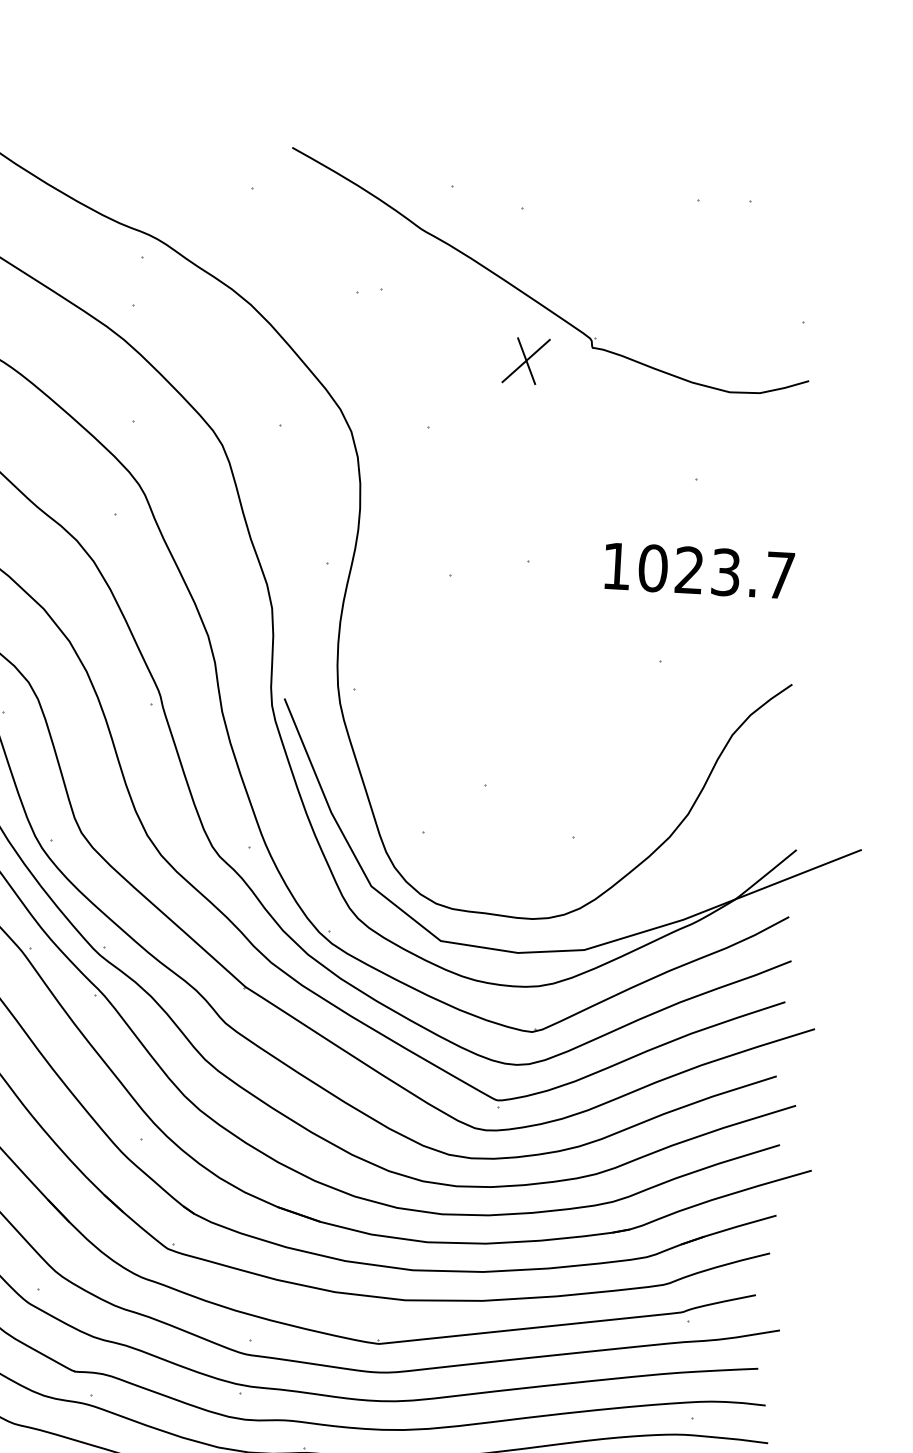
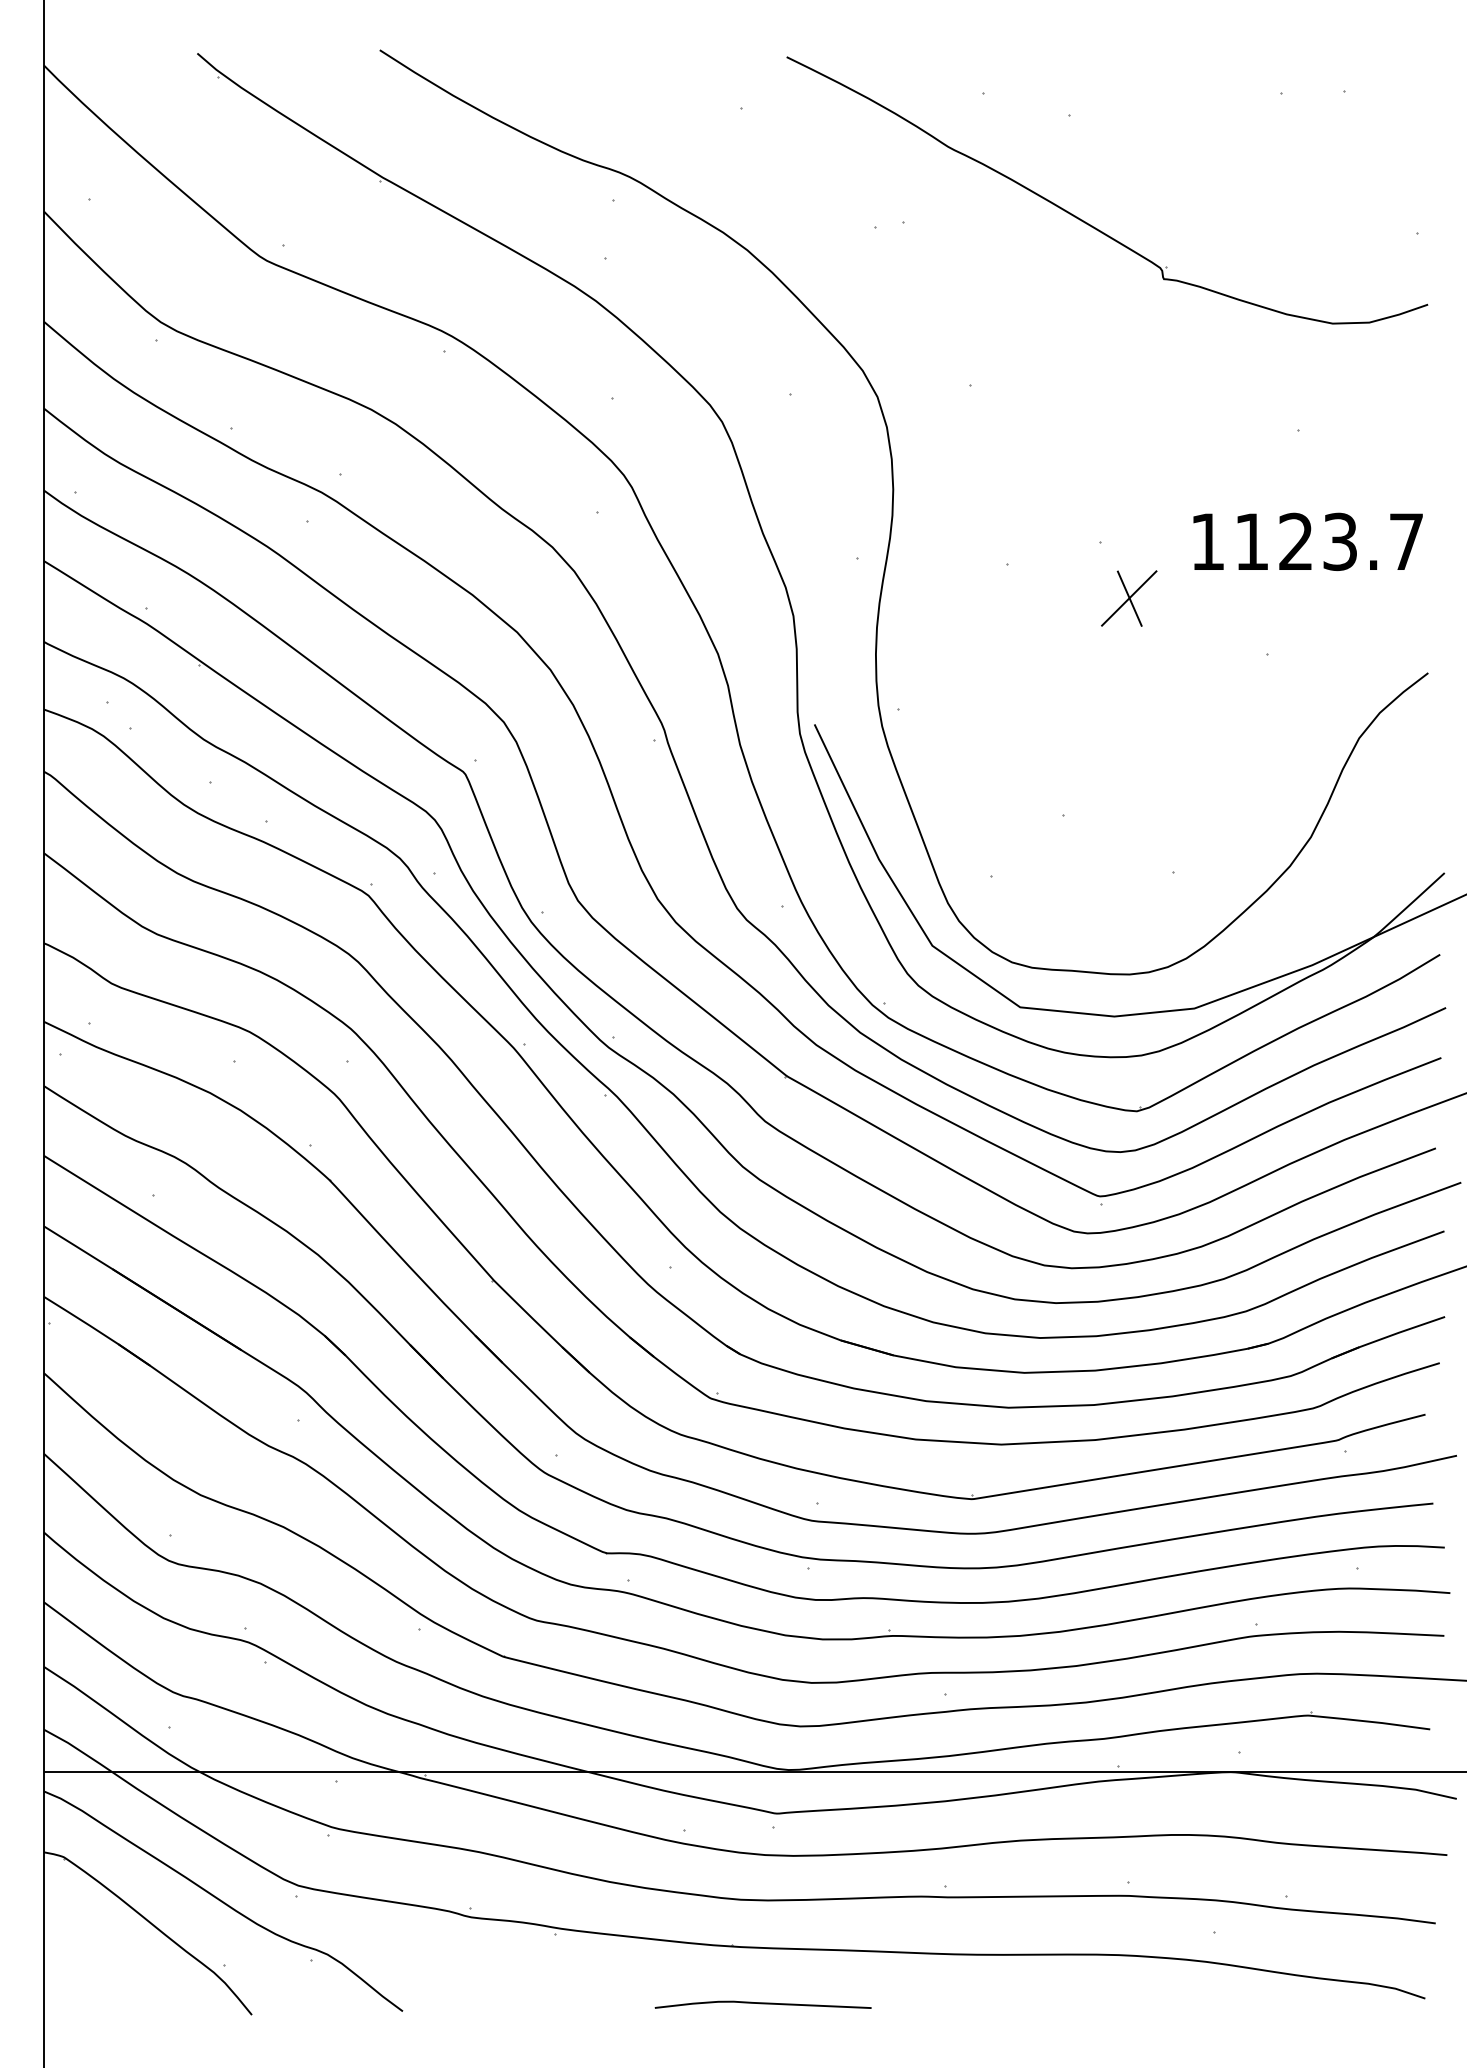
part: (526, 361) -> (1129, 598), moved
text: (652, 568) -> (1251, 541), 1023.7 -> 1123.7

